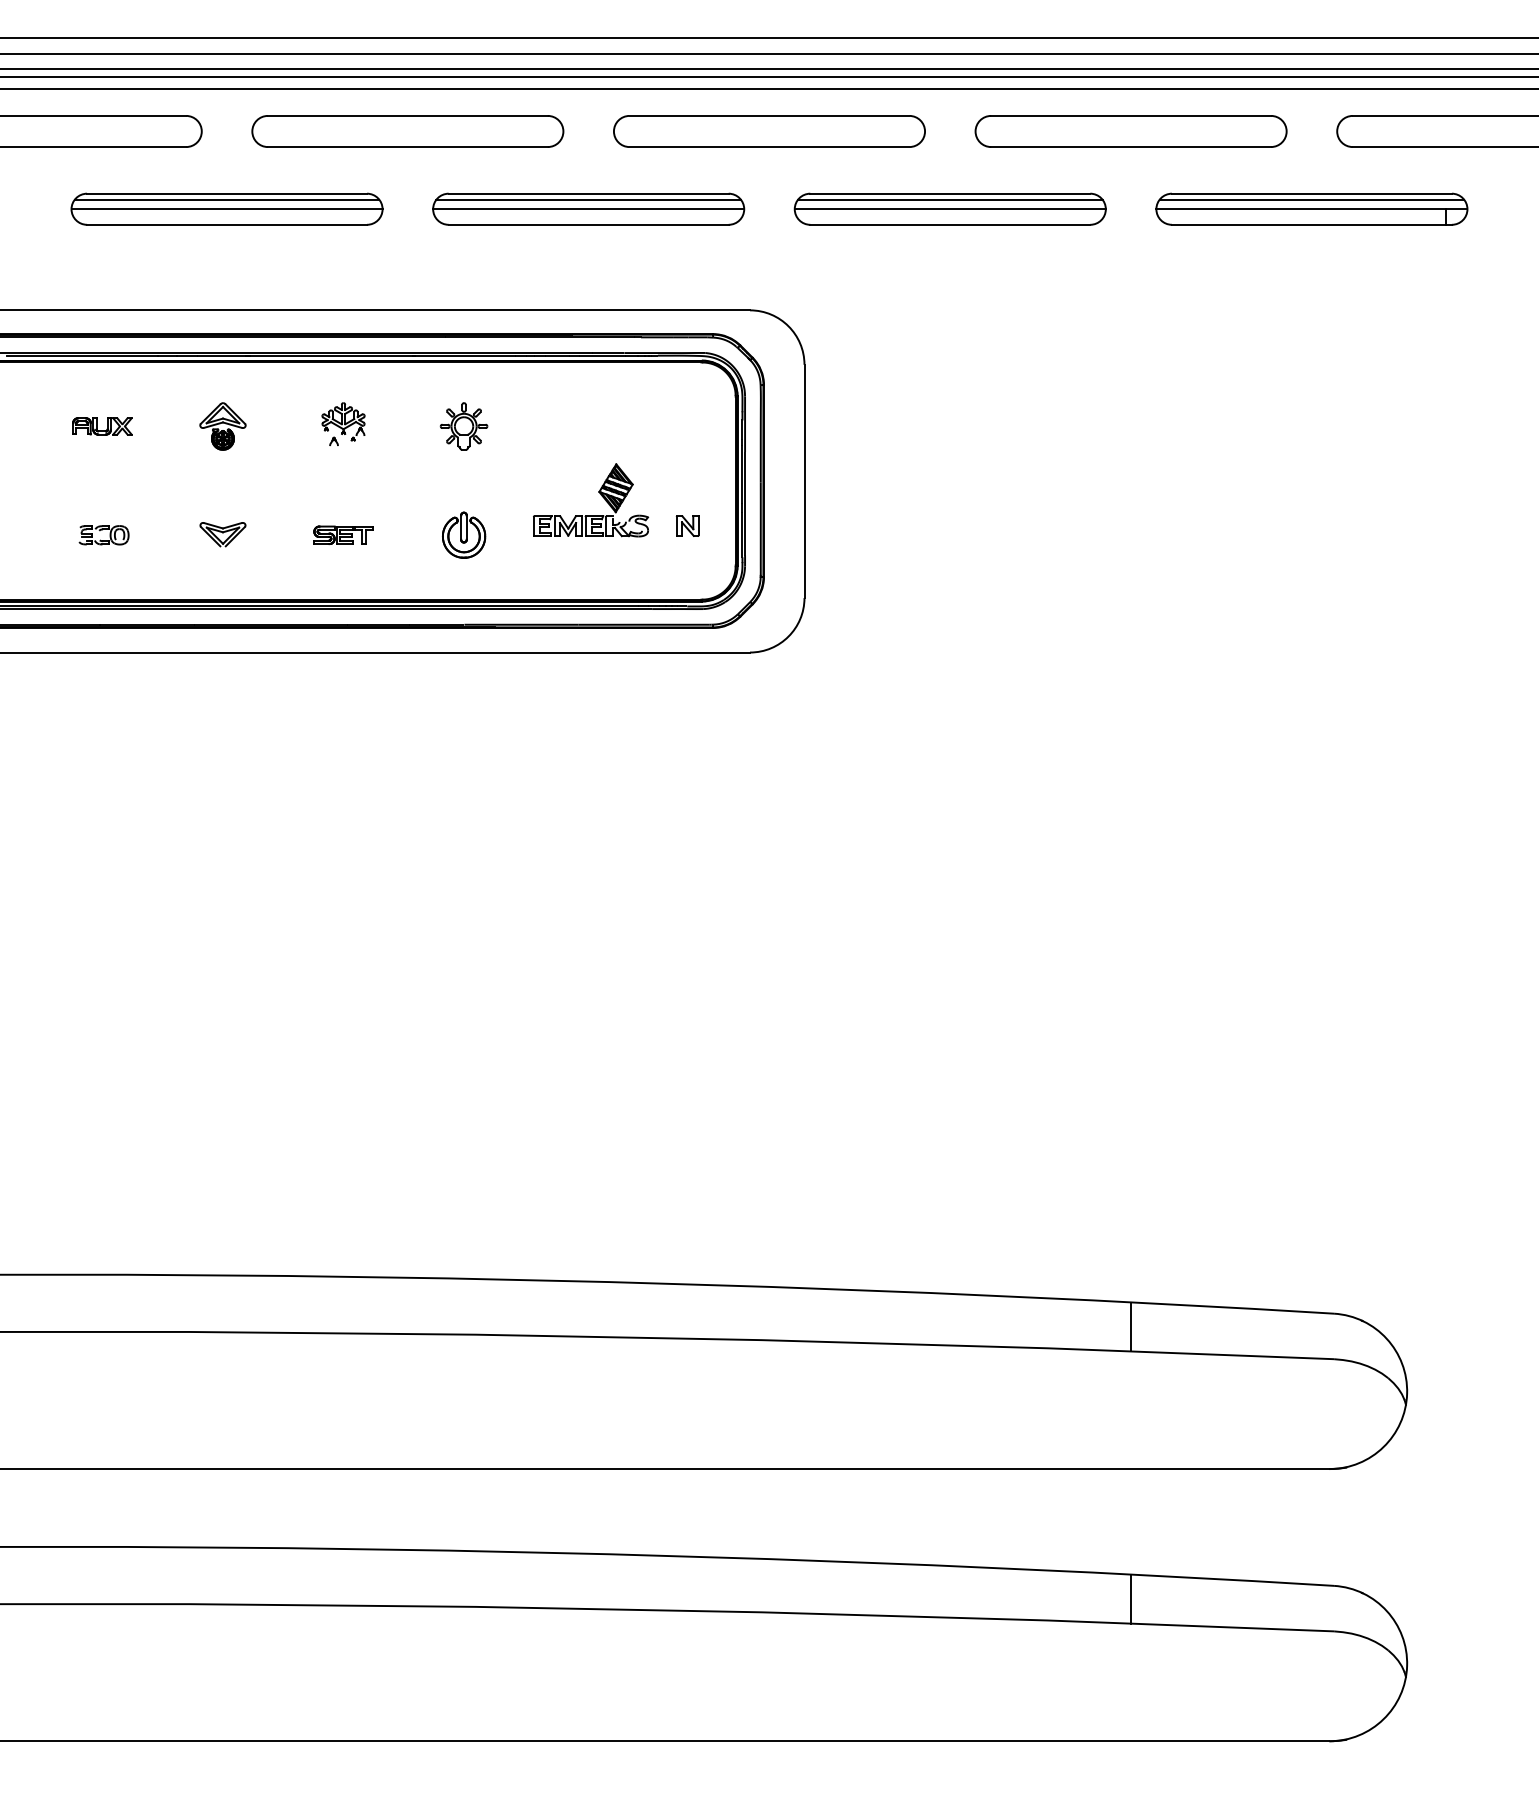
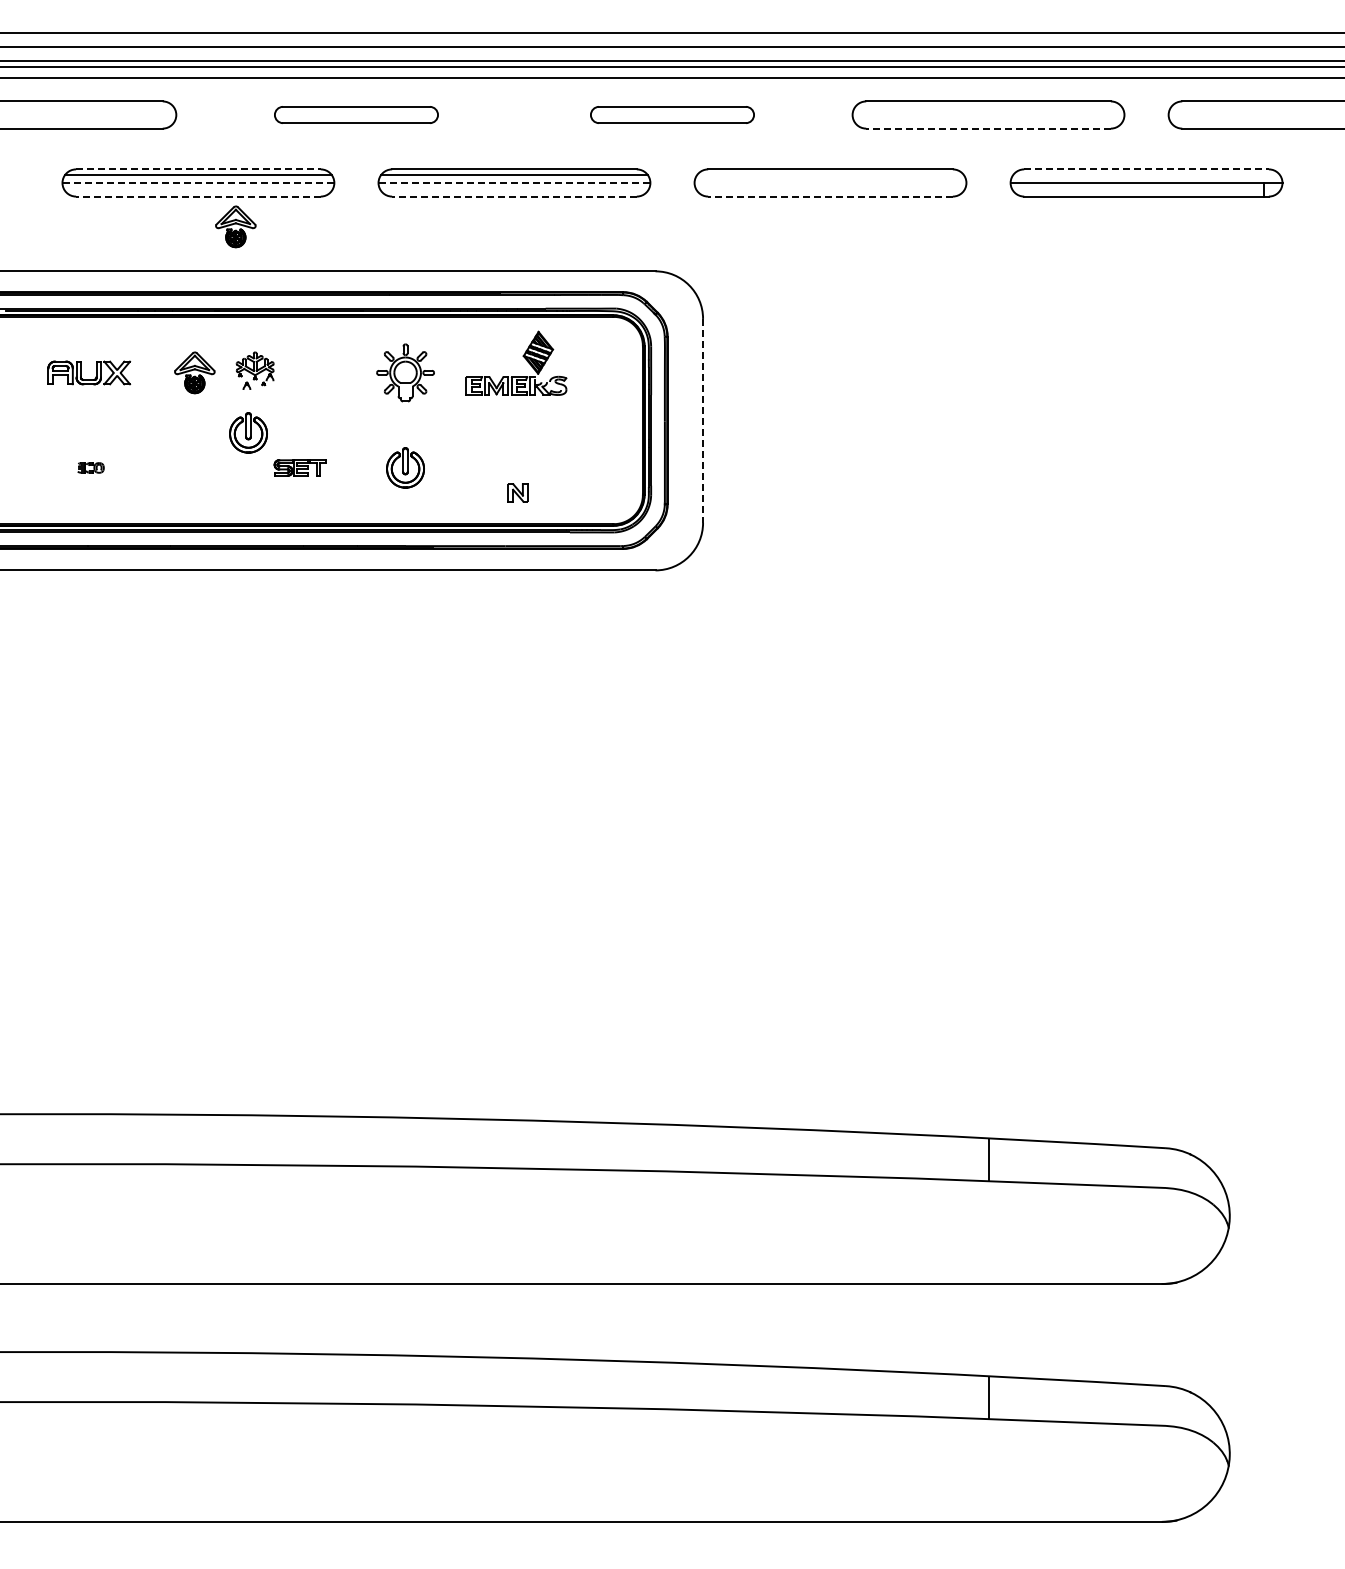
part: (407, 130) -> (356, 114), size x0.6
part: (769, 130) -> (672, 114), size x0.6
line: (1131, 146) -> (988, 128), solid -> dashed
line: (227, 193) -> (198, 169), solid -> dashed
line: (1312, 193) -> (1147, 169), solid -> dashed
line: (950, 199) -> (830, 174), removed
line: (1311, 199) -> (1146, 174), removed
line: (227, 209) -> (198, 183), solid -> dashed
line: (588, 209) -> (514, 183), solid -> dashed
line: (950, 209) -> (830, 183), removed
line: (226, 224) -> (197, 196), solid -> dashed
line: (587, 224) -> (513, 196), solid -> dashed
line: (950, 224) -> (830, 196), solid -> dashed
part: (269, 259) -> (235, 226), added
part: (342, 423) -> (254, 370), moved
part: (102, 426) -> (89, 372), size x1.6
part: (463, 426) -> (405, 372), size x1.4
line: (804, 481) -> (703, 420), solid -> dashed
part: (597, 492) -> (522, 356), moved
part: (284, 494) -> (248, 432), added
part: (687, 525) -> (517, 492), moved
part: (103, 534) -> (90, 467), size x0.6
part: (222, 534) -> (194, 467), removed

